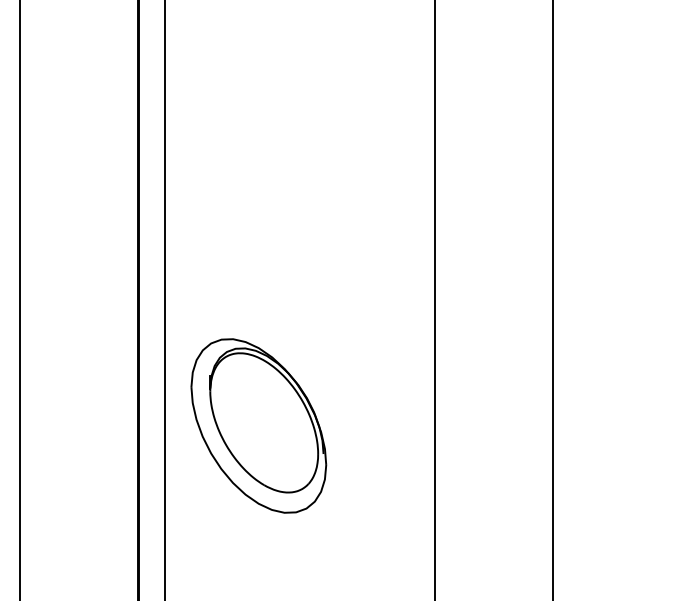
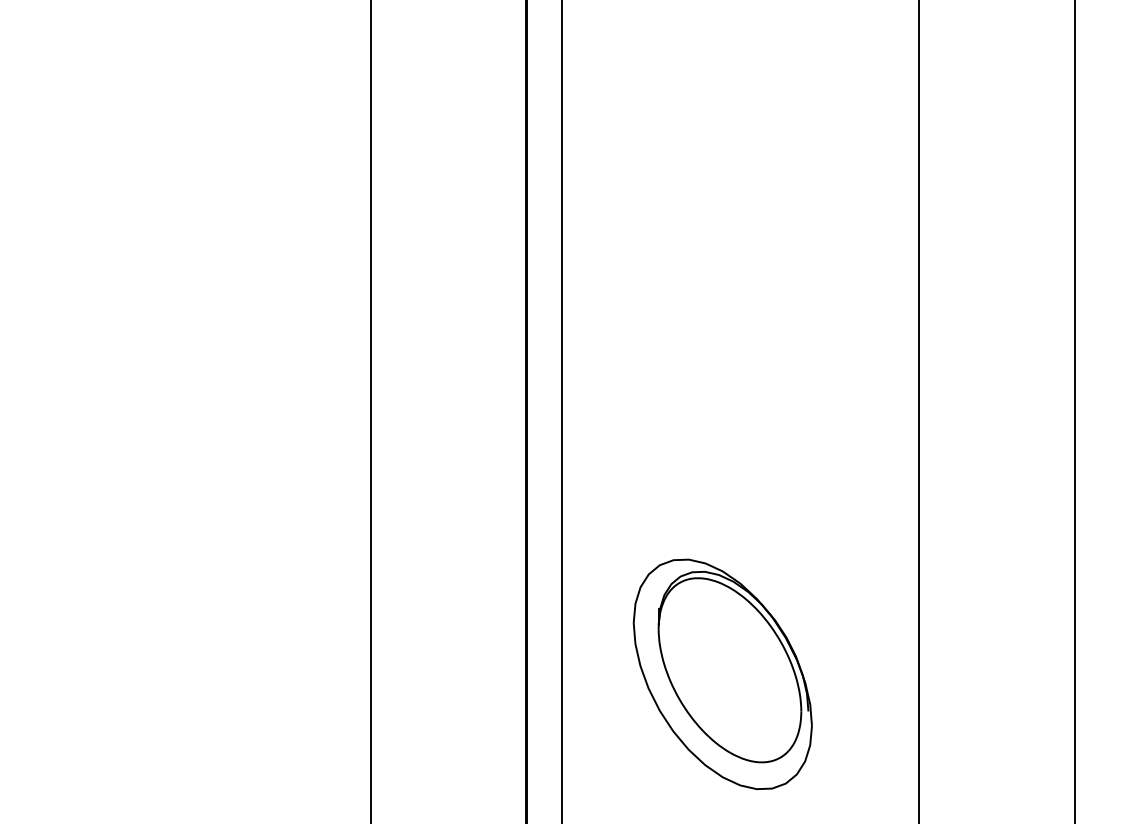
part: (258, 425) -> (722, 673), moved

